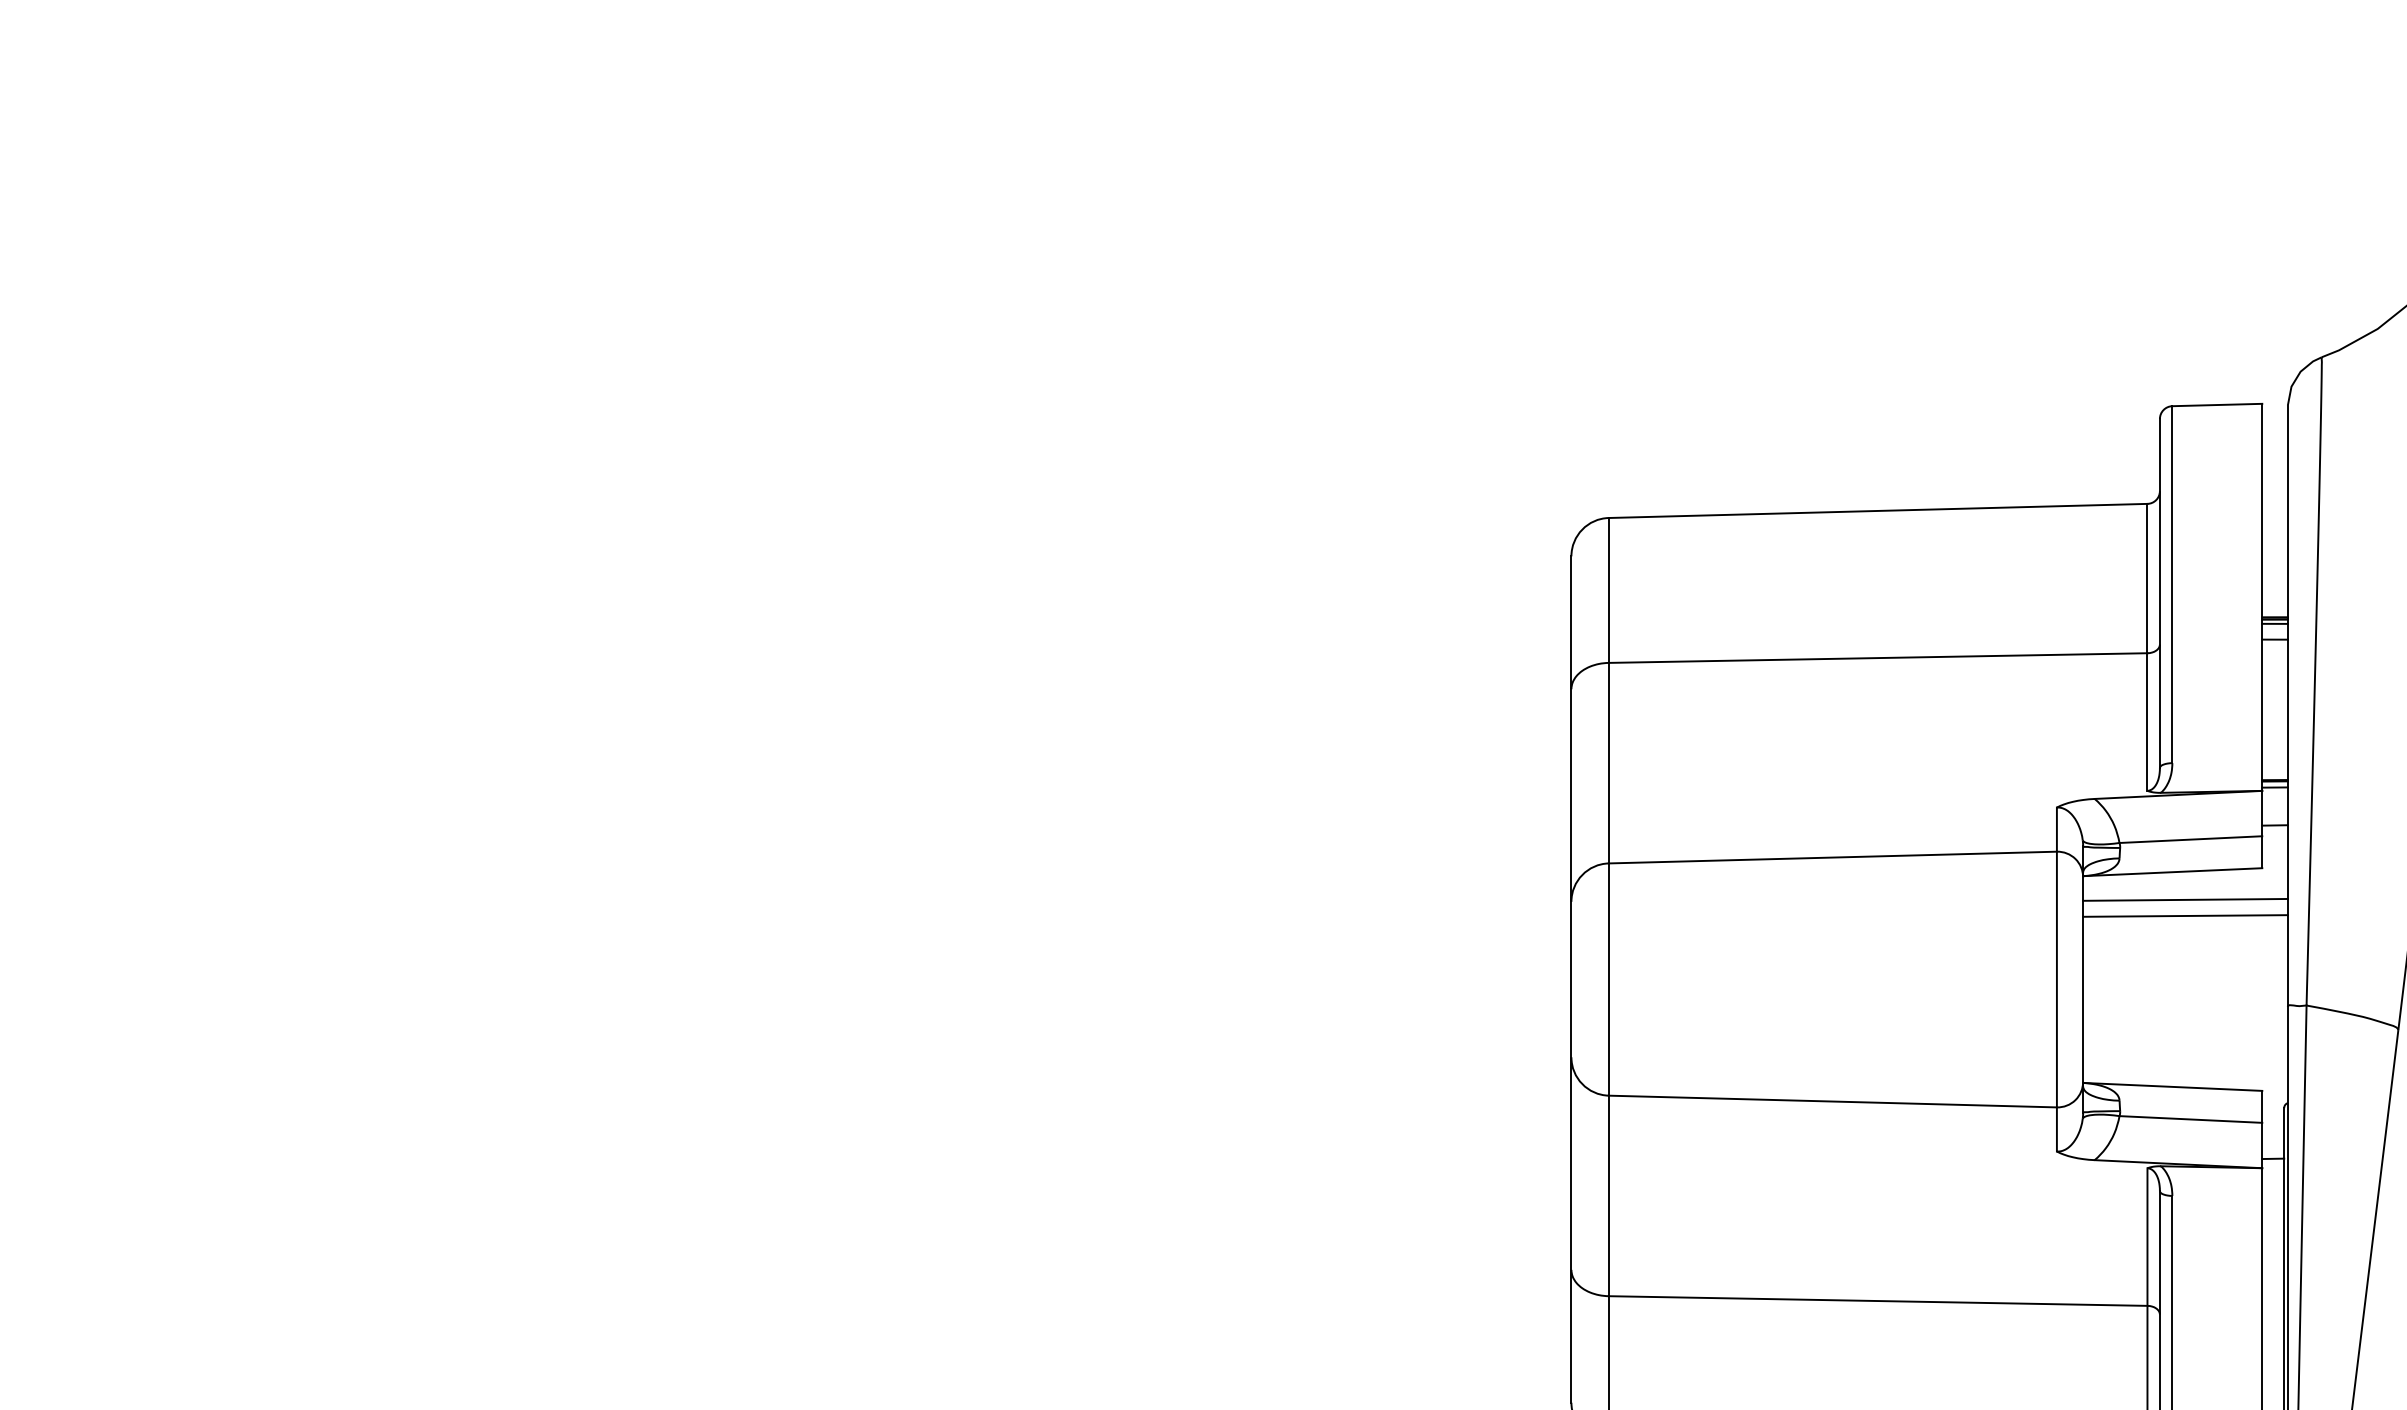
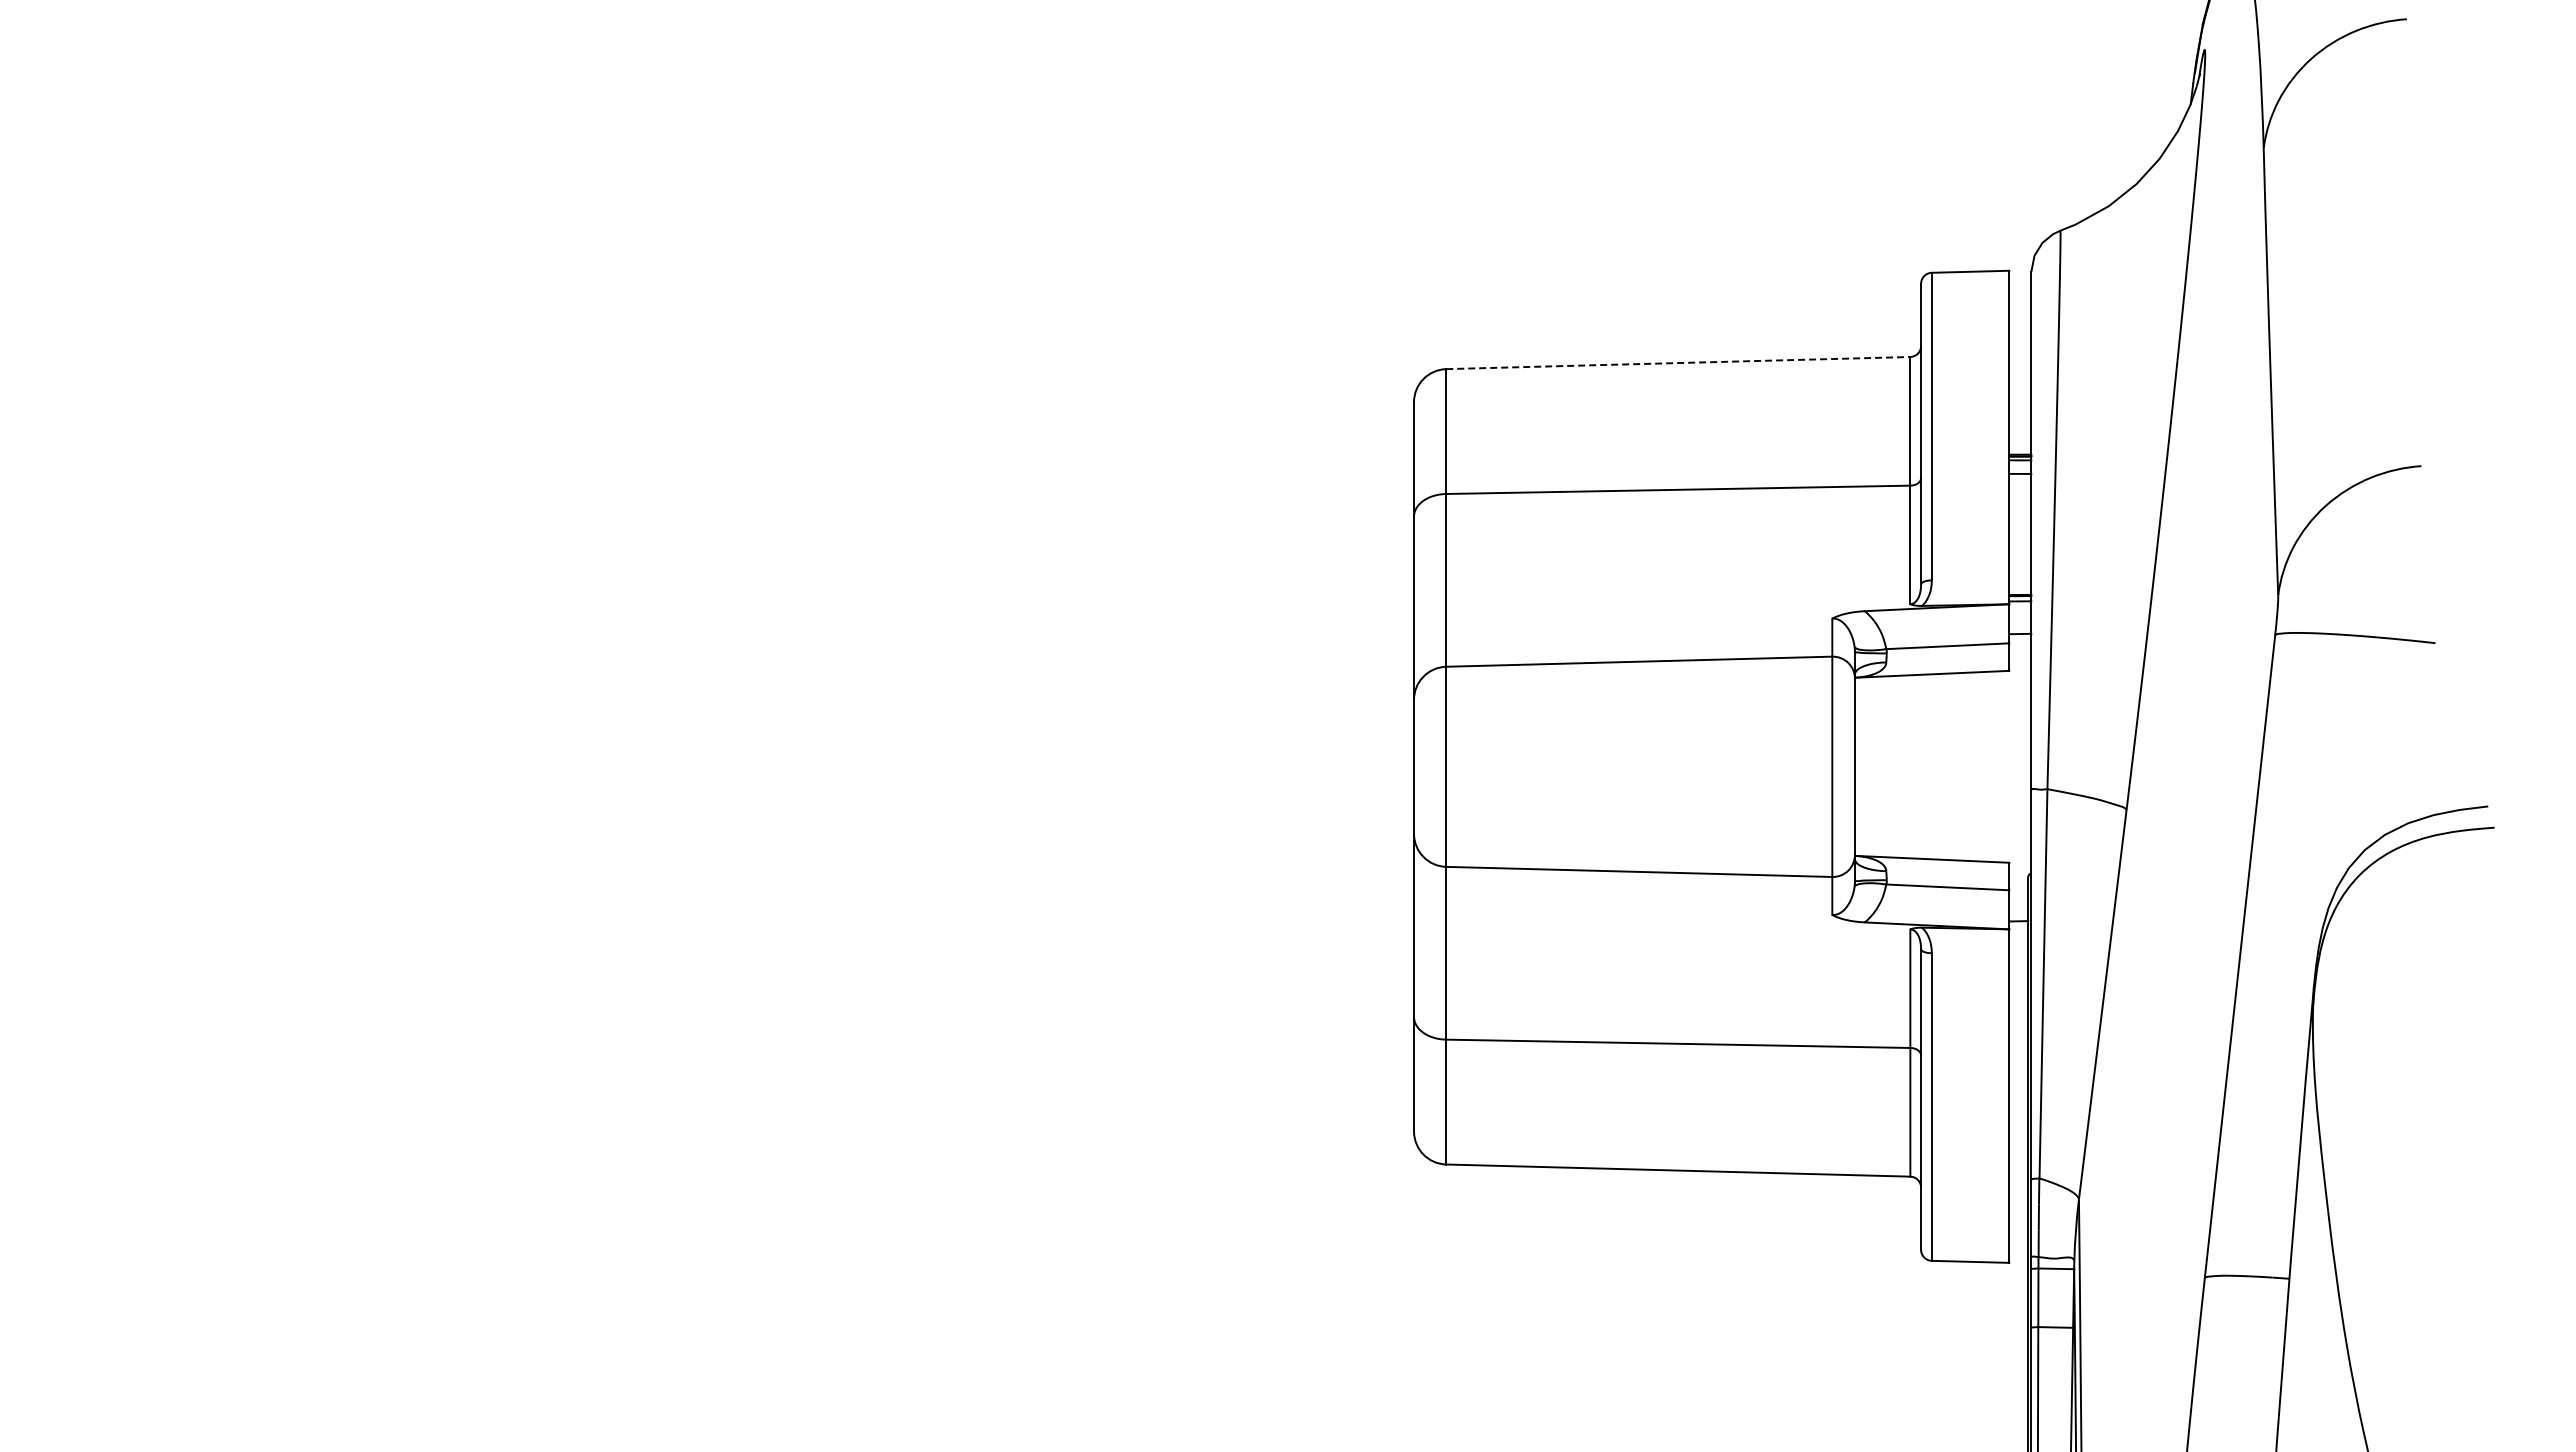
line: (1878, 511) -> (1678, 363), solid -> dashed
line: (2184, 899) -> (1942, 697), removed
line: (2184, 915) -> (1942, 711), removed

